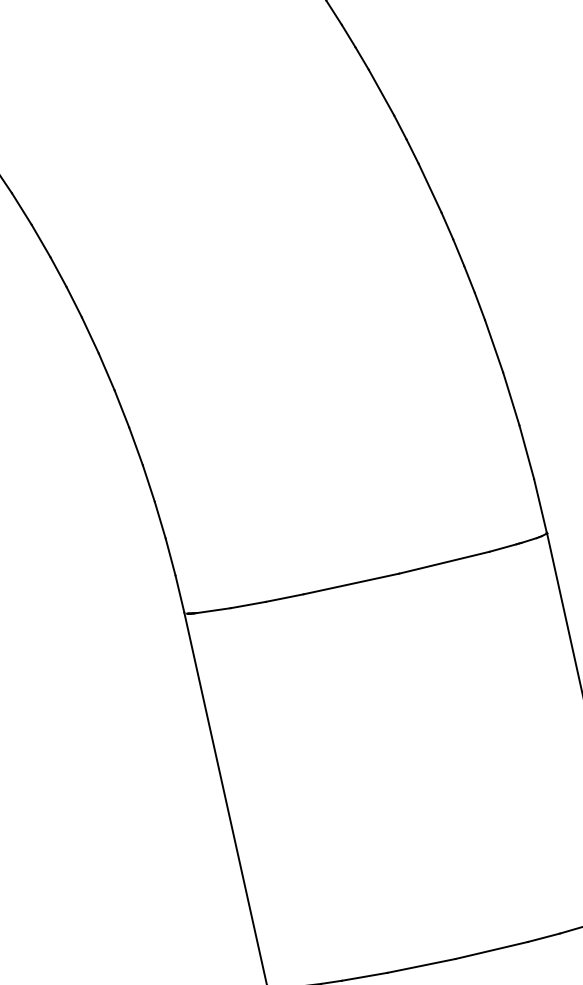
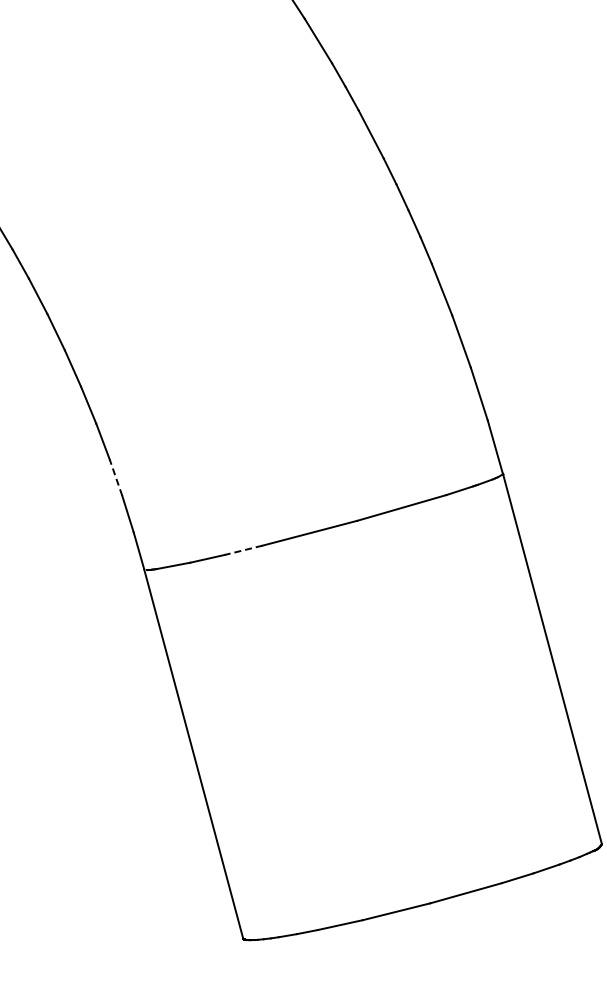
line: (159, 519) -> (115, 477), solid -> dashed
line: (284, 598) -> (243, 550), solid -> dashed

